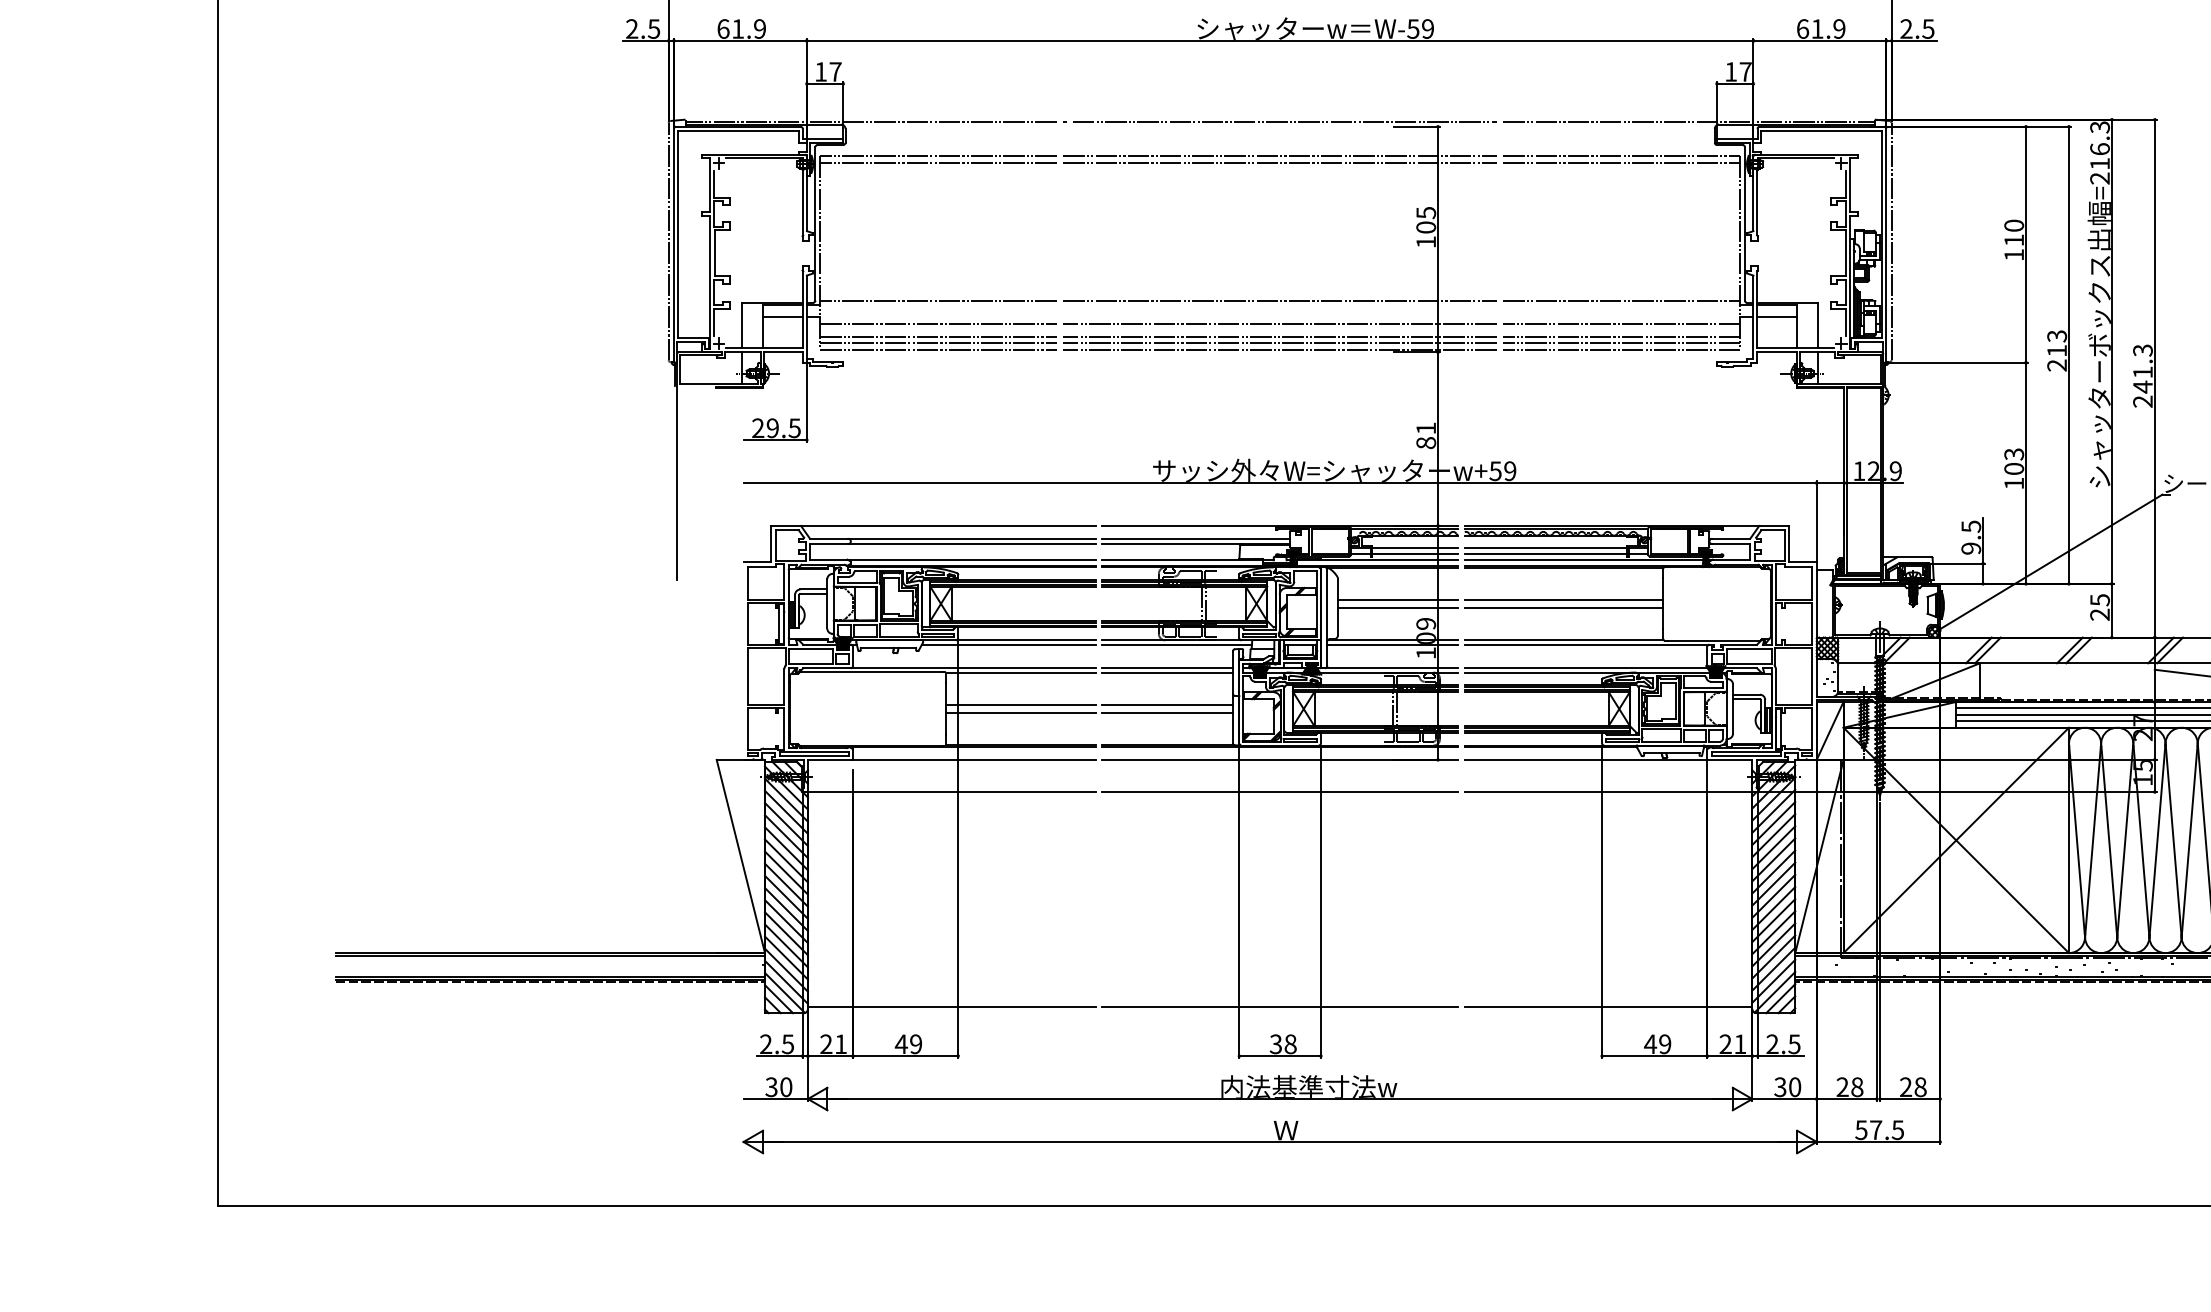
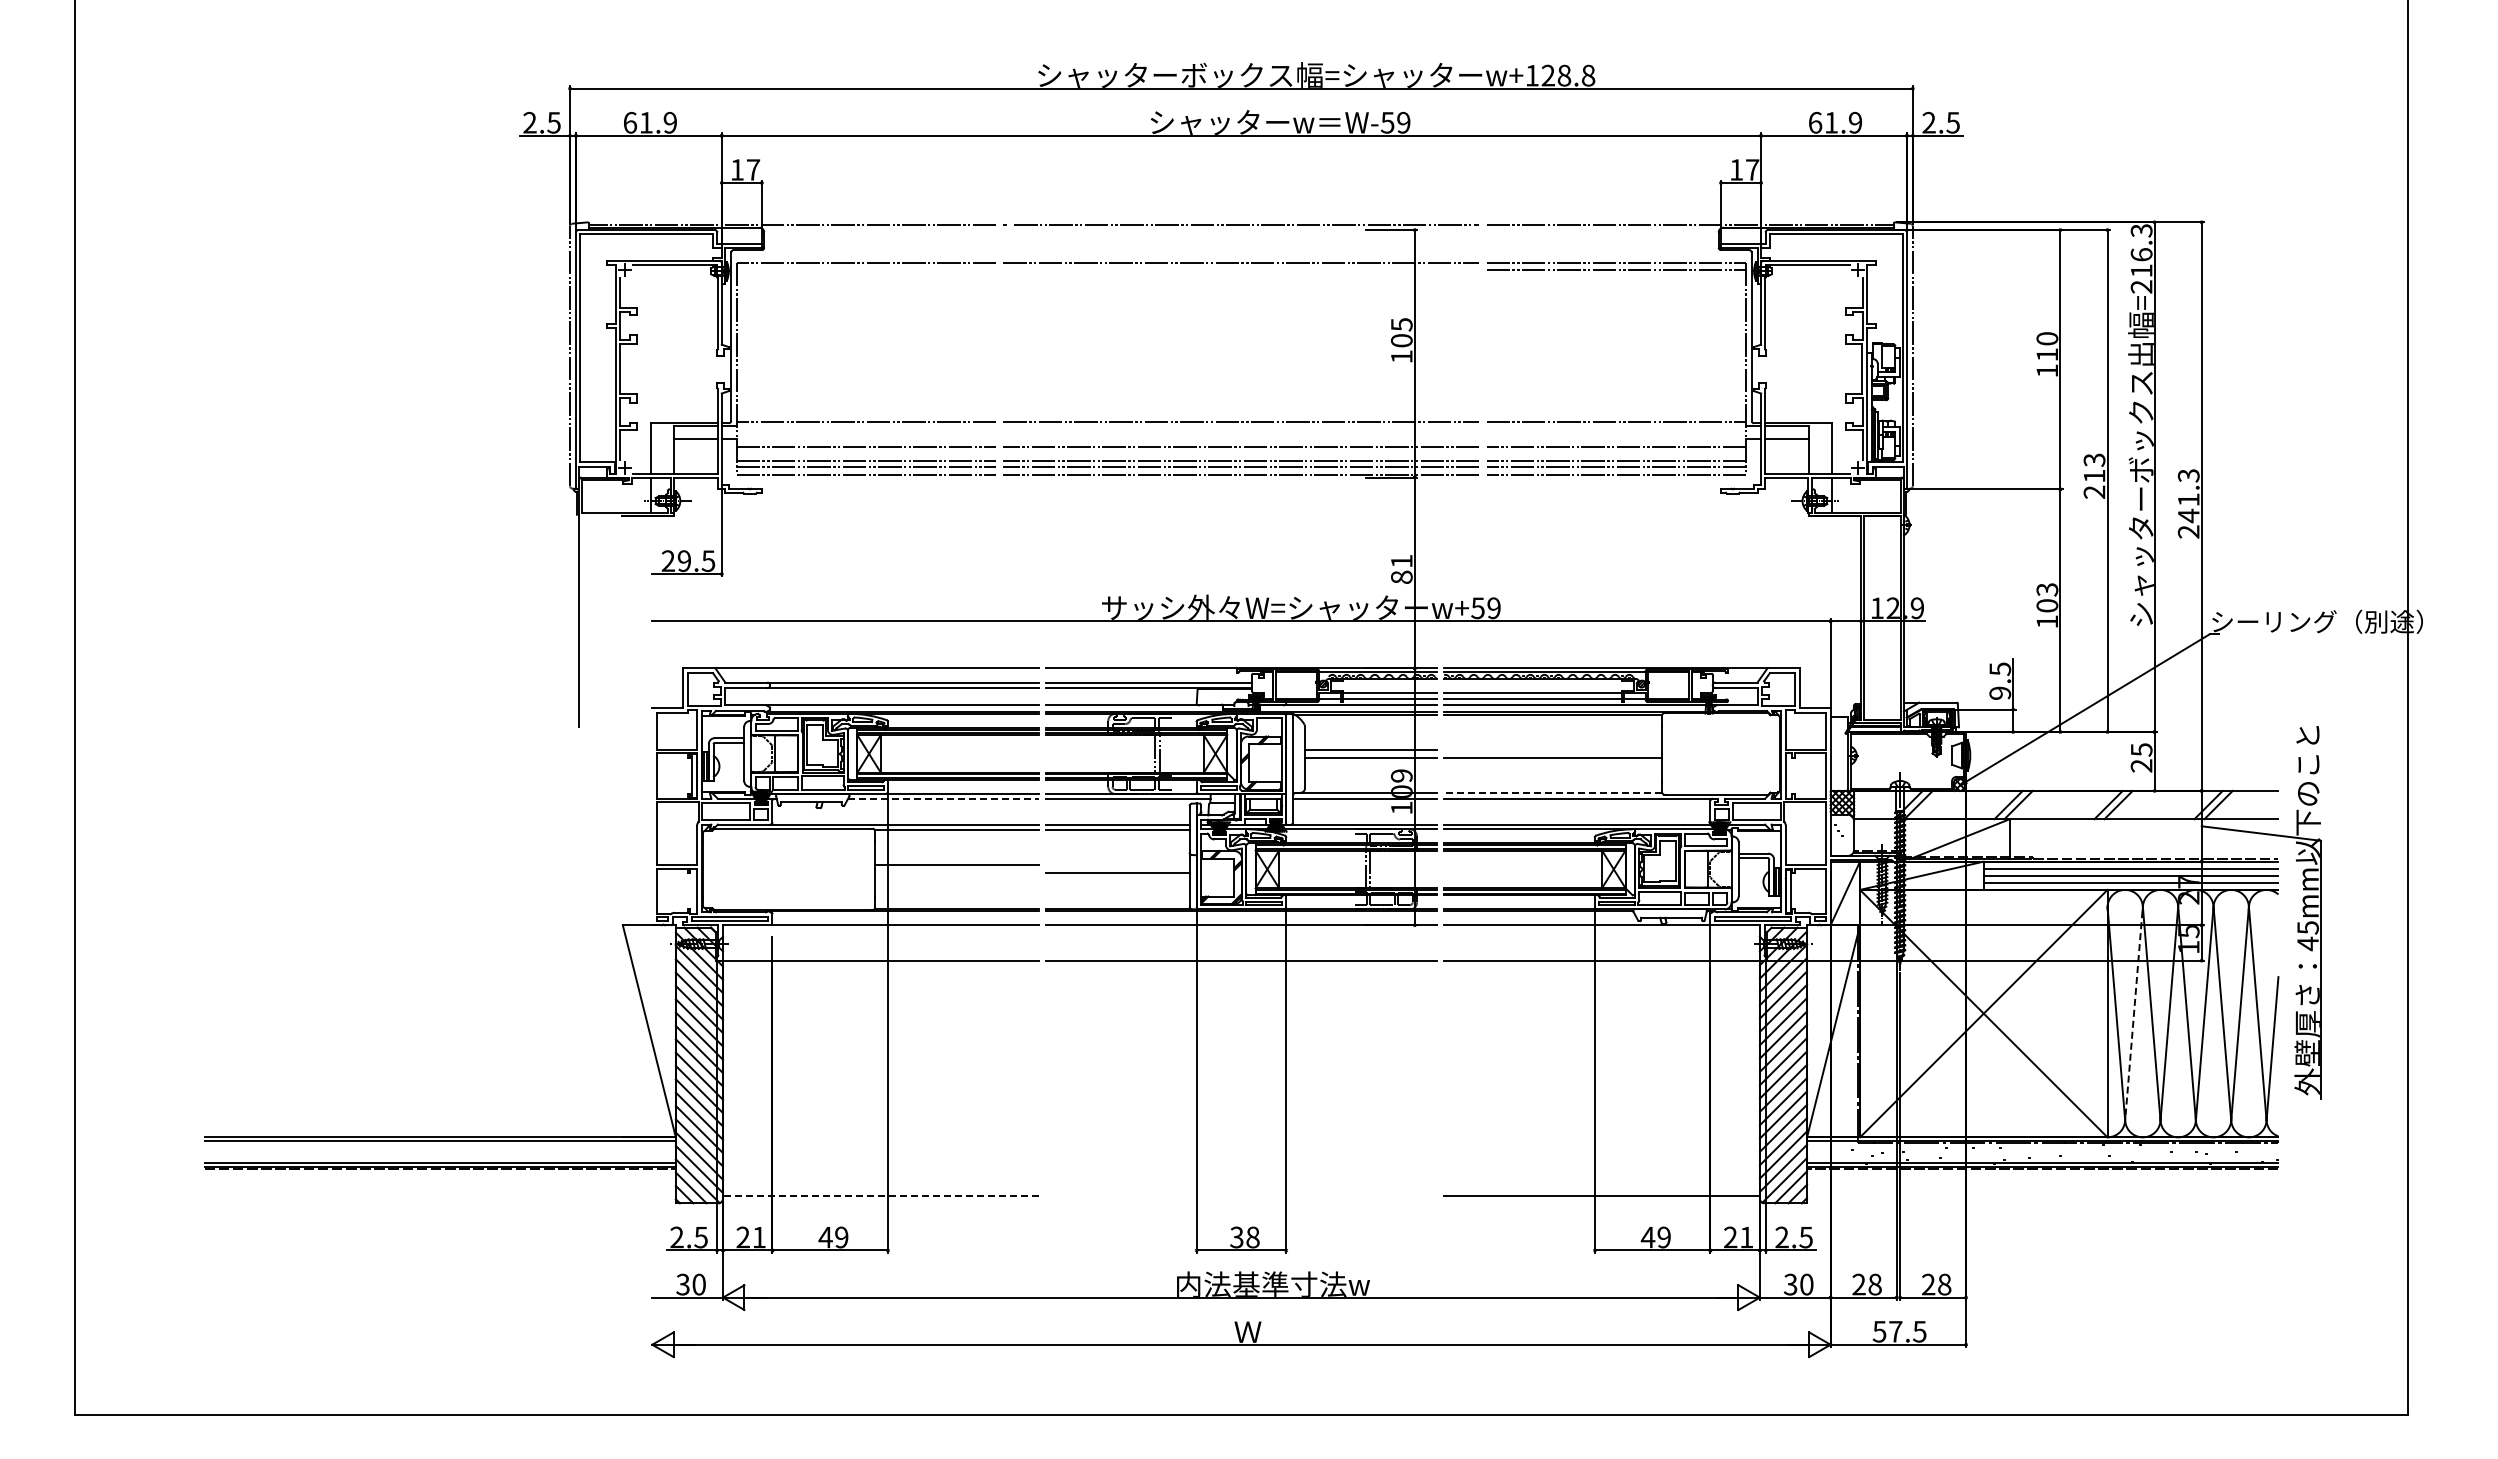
line: (938, 162) -> (866, 269), removed
line: (1280, 162) -> (1241, 269), removed
line: (1564, 599) -> (1553, 749), removed
line: (1563, 639) -> (1552, 793), solid -> dashed
line: (1008, 644) -> (943, 798), solid -> dashed
line: (1167, 705) -> (1117, 865), removed
line: (1020, 712) -> (956, 873), removed
line: (2092, 843) -> (2133, 1016), solid -> dashed
line: (951, 1006) -> (880, 1196), solid -> dashed
line: (1280, 1006) -> (1241, 1196), removed

